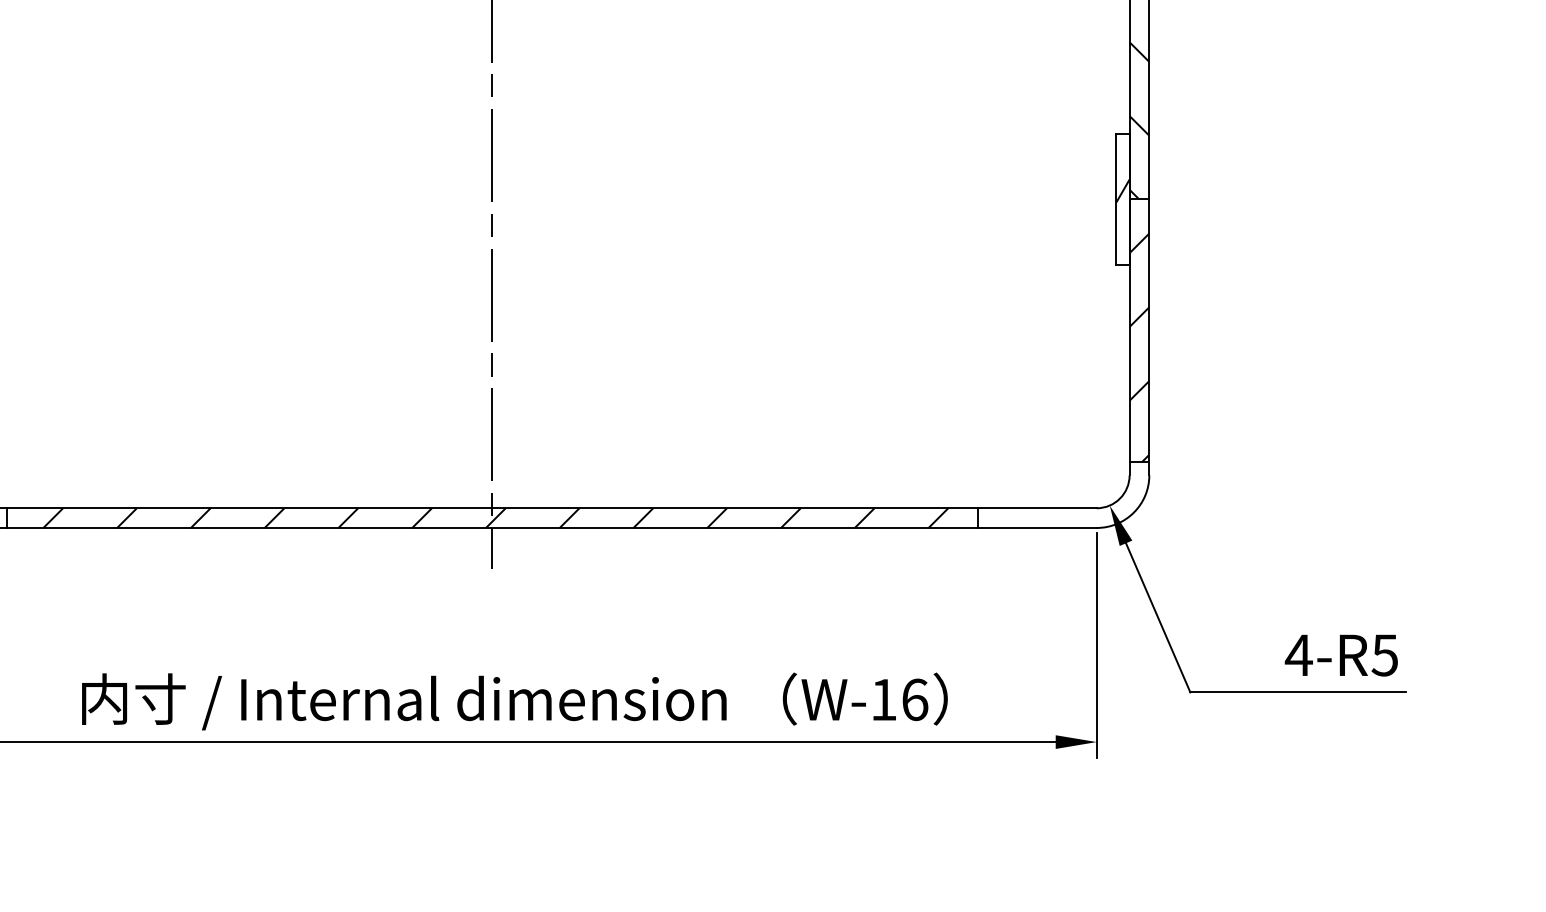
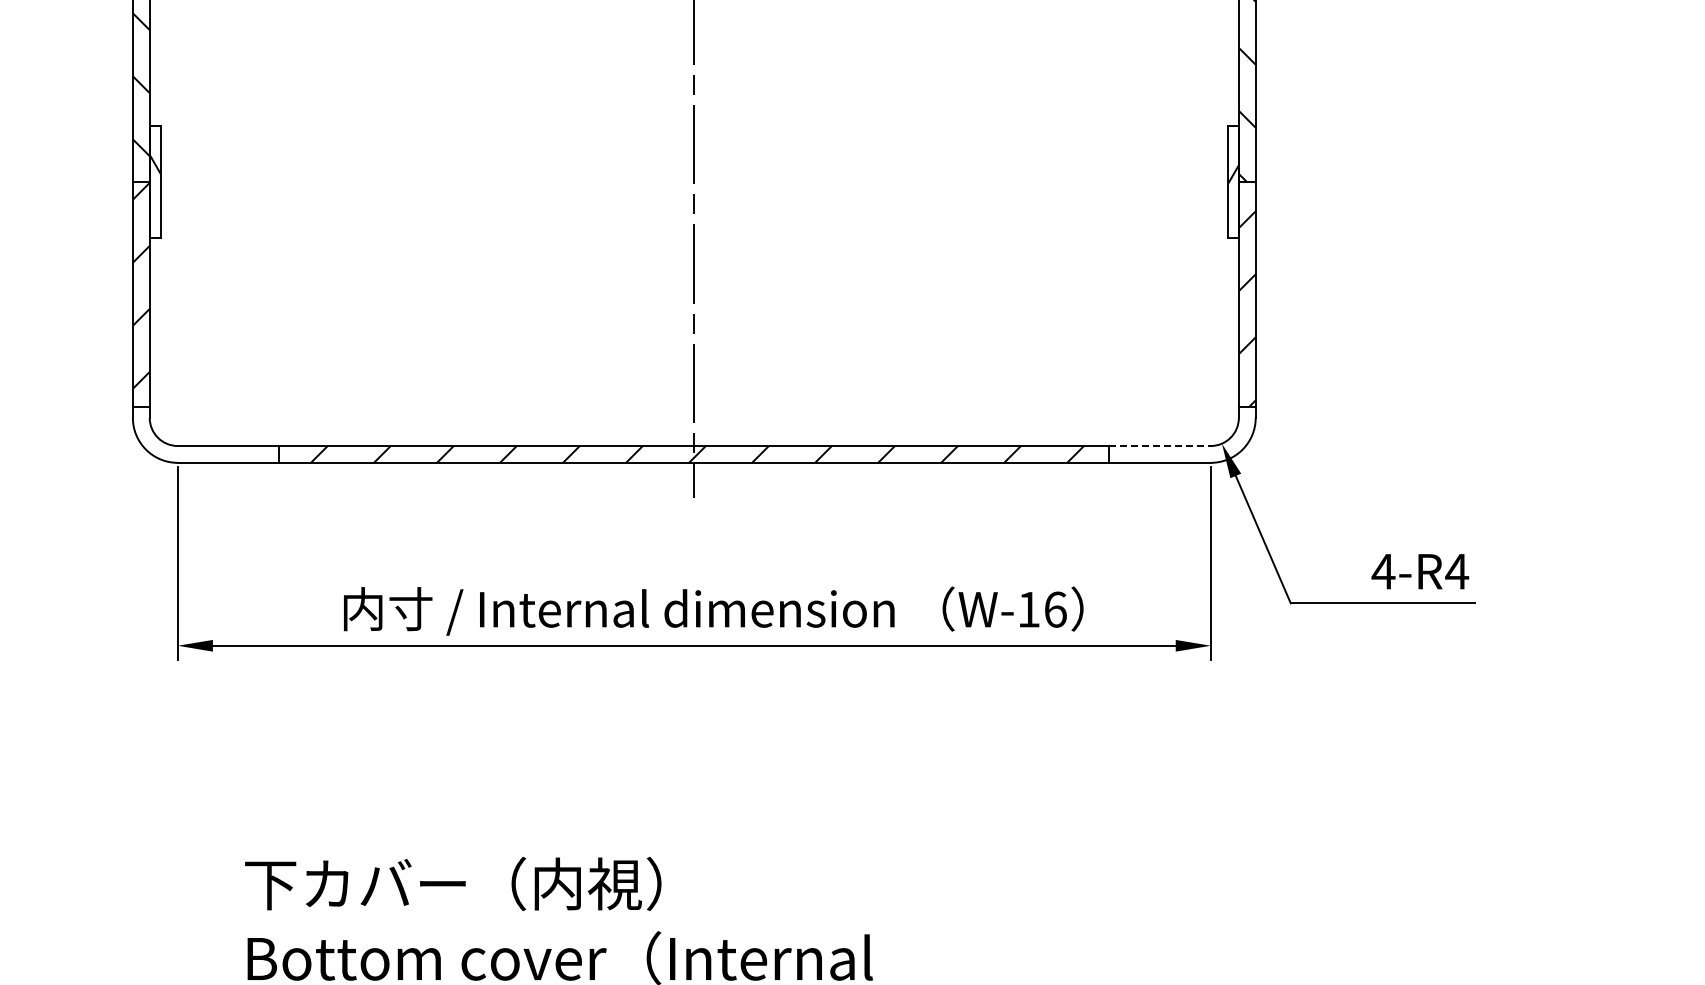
line: (1037, 508) -> (1160, 446), solid -> dashed
text: (1385, 655) -> (1457, 571), 4-R5 -> 4-R4

